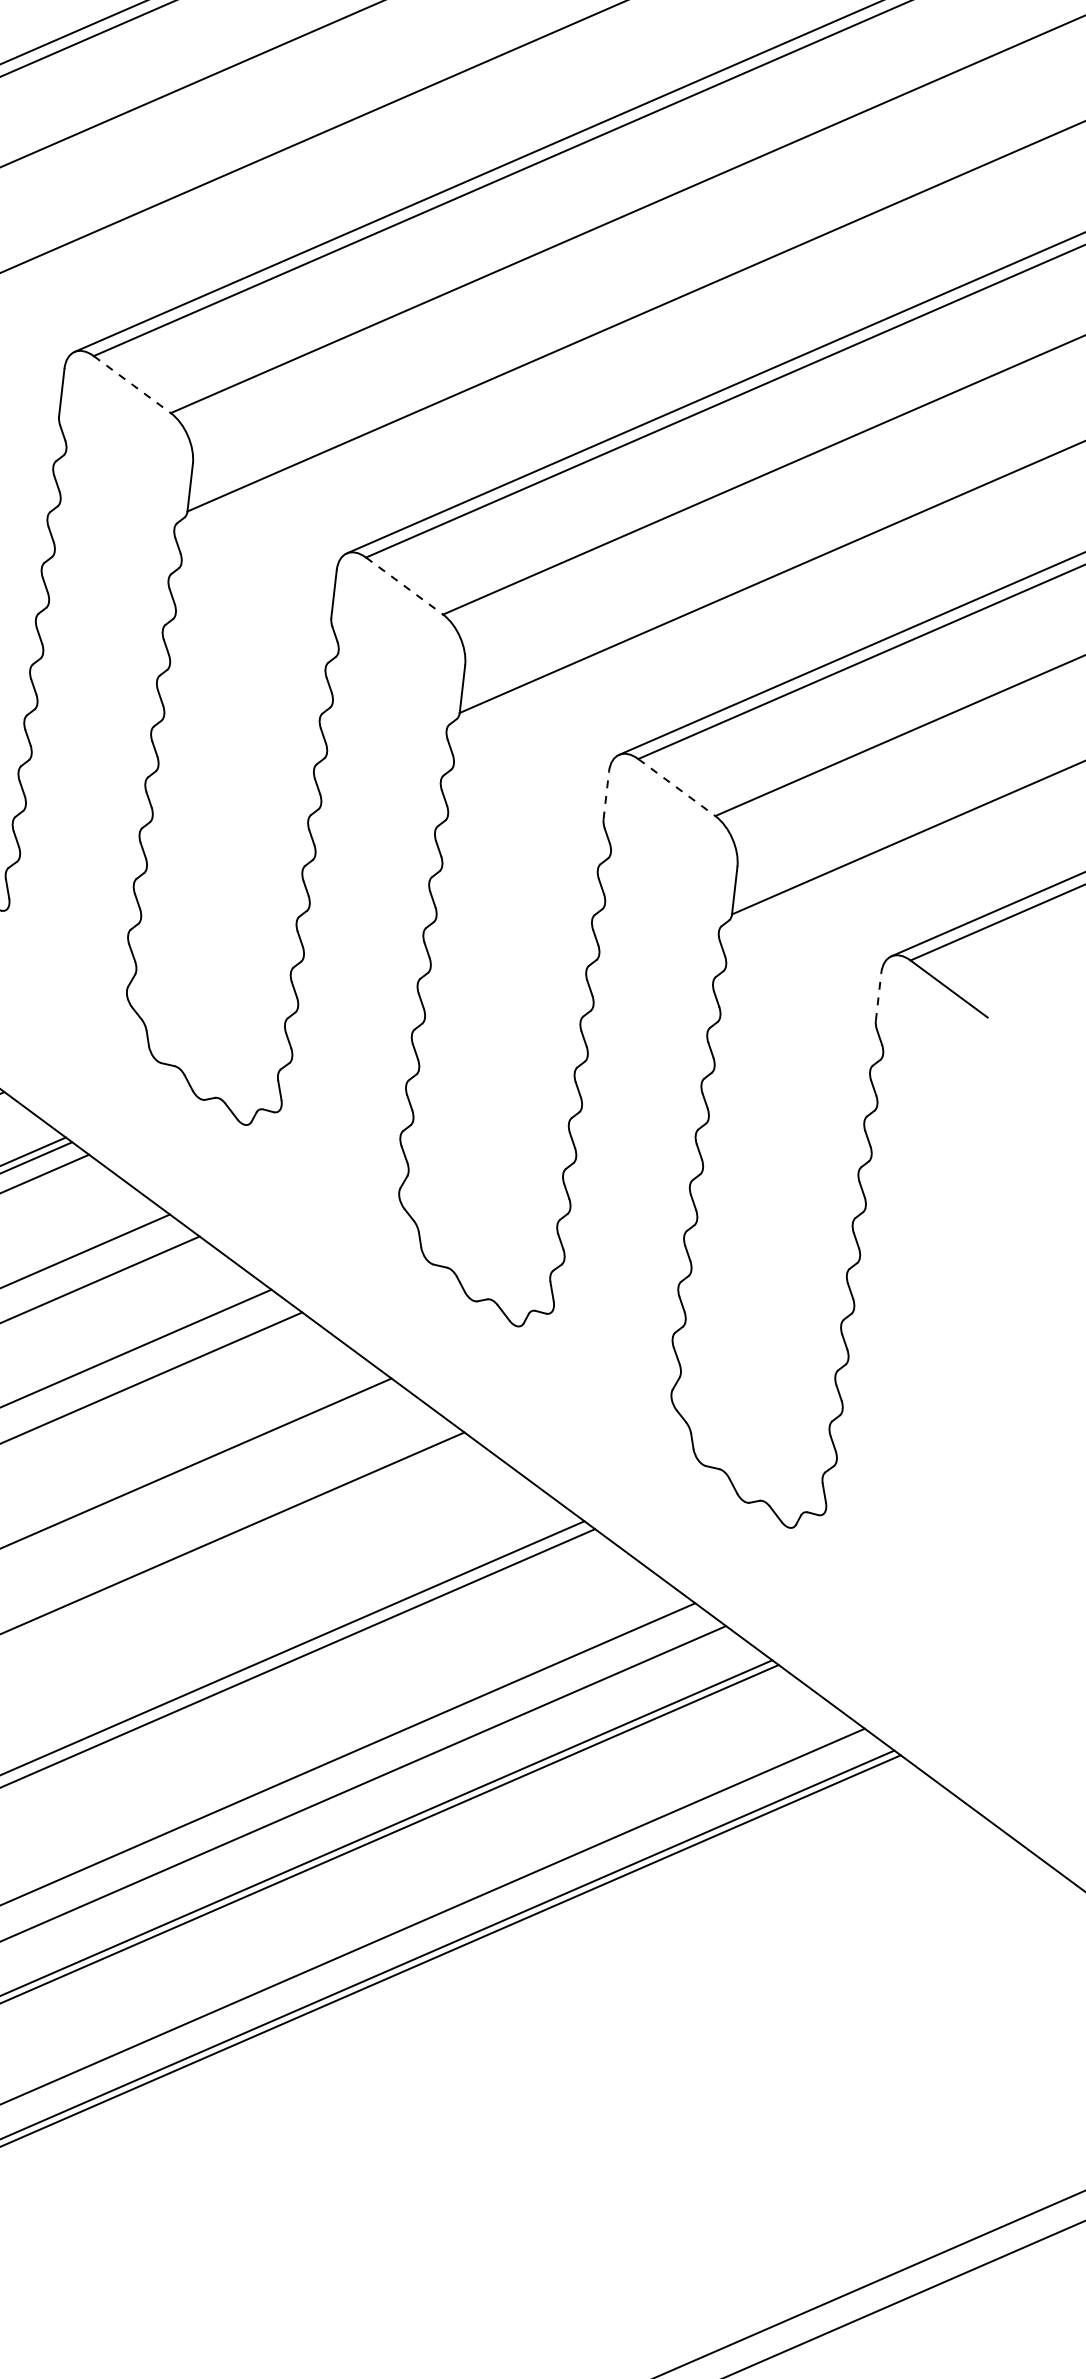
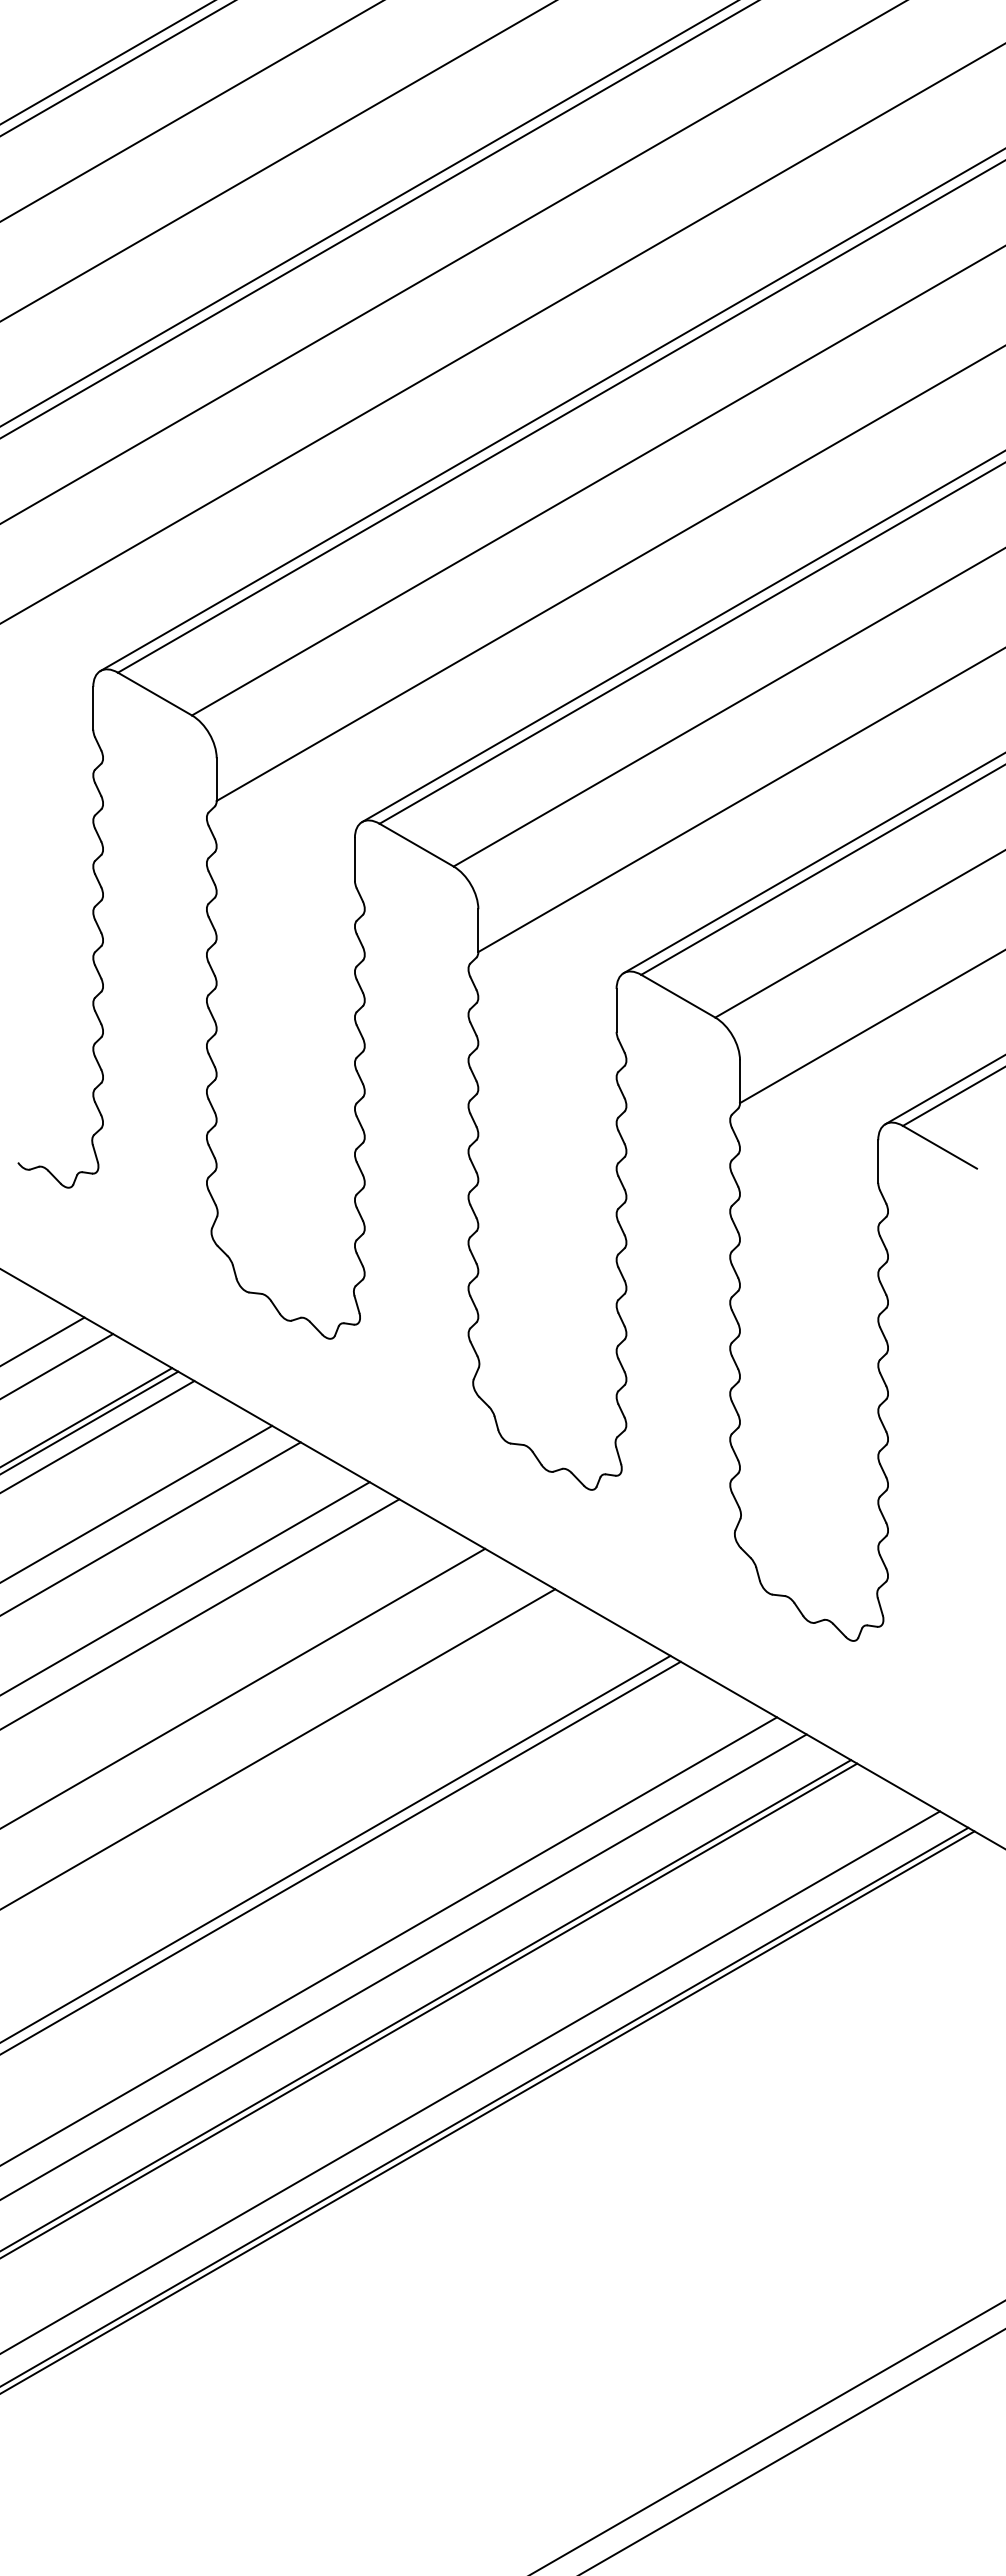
line: (131, 385) -> (154, 694), dashed -> solid
line: (404, 586) -> (416, 845), dashed -> solid
line: (677, 787) -> (678, 996), dashed -> solid
line: (606, 794) -> (616, 1009), dashed -> solid
line: (878, 997) -> (878, 1161), dashed -> solid

